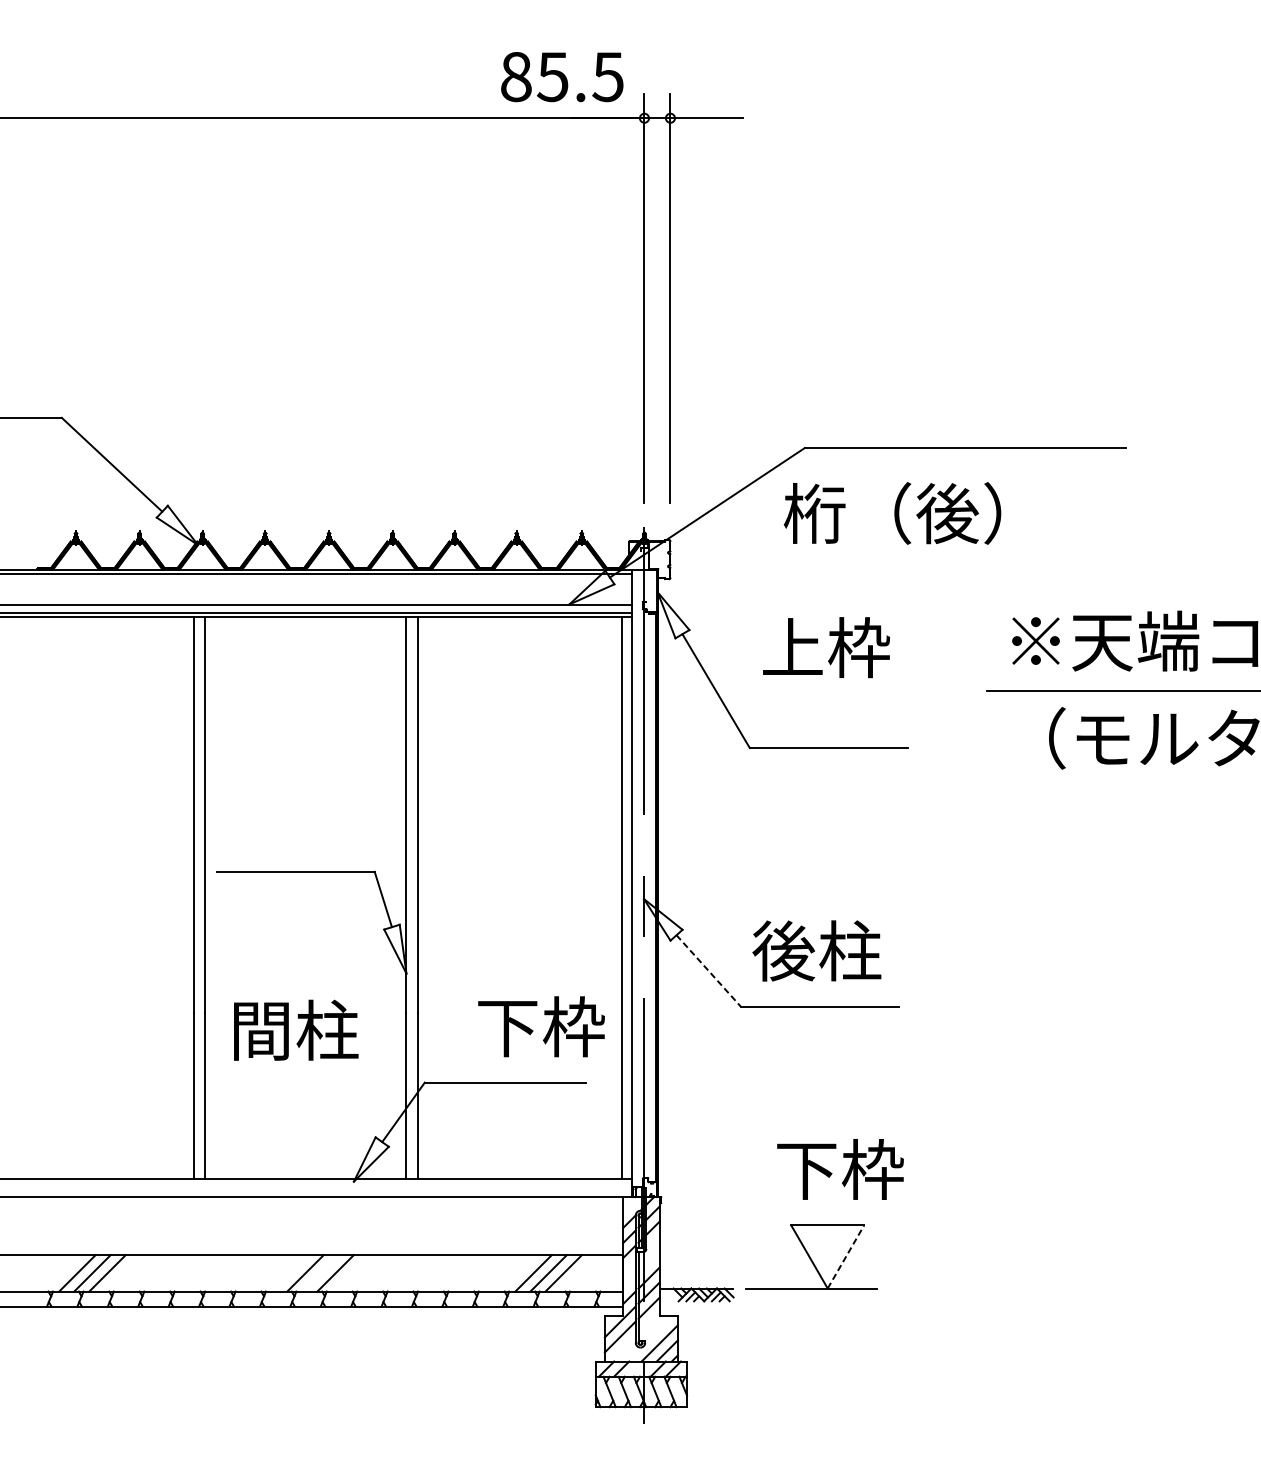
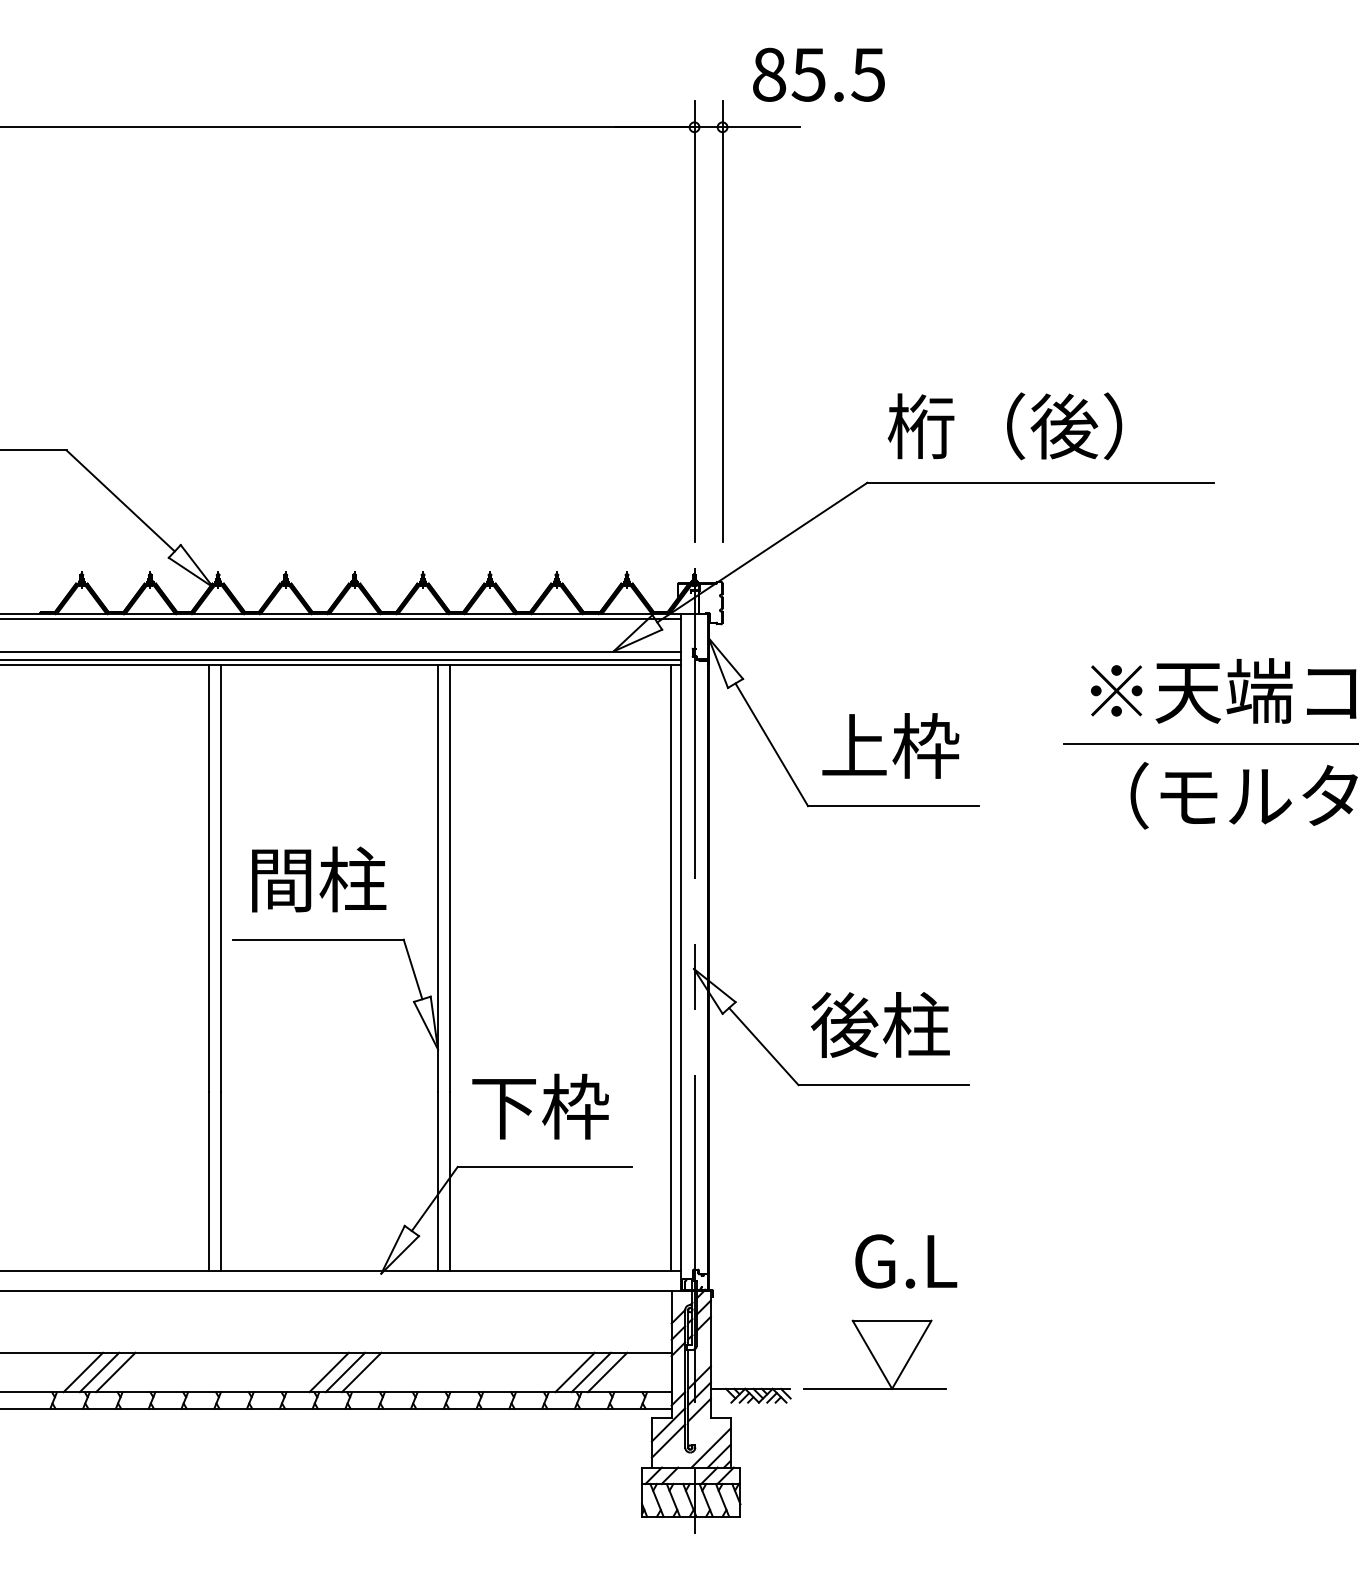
text: (561, 76) -> (818, 74), moved
text: (892, 513) -> (1004, 426), moved
text: (826, 647) -> (890, 745), moved
line: (708, 970) -> (763, 1046), dashed -> solid
text: (541, 1026) -> (540, 1106), moved
text: (296, 1030) -> (319, 879), moved
text: (840, 1169) -> (905, 1260), 下枠 -> G.L
line: (846, 1256) -> (912, 1354), dashed -> solid
line: (320, 1273) -> (345, 1372), added

